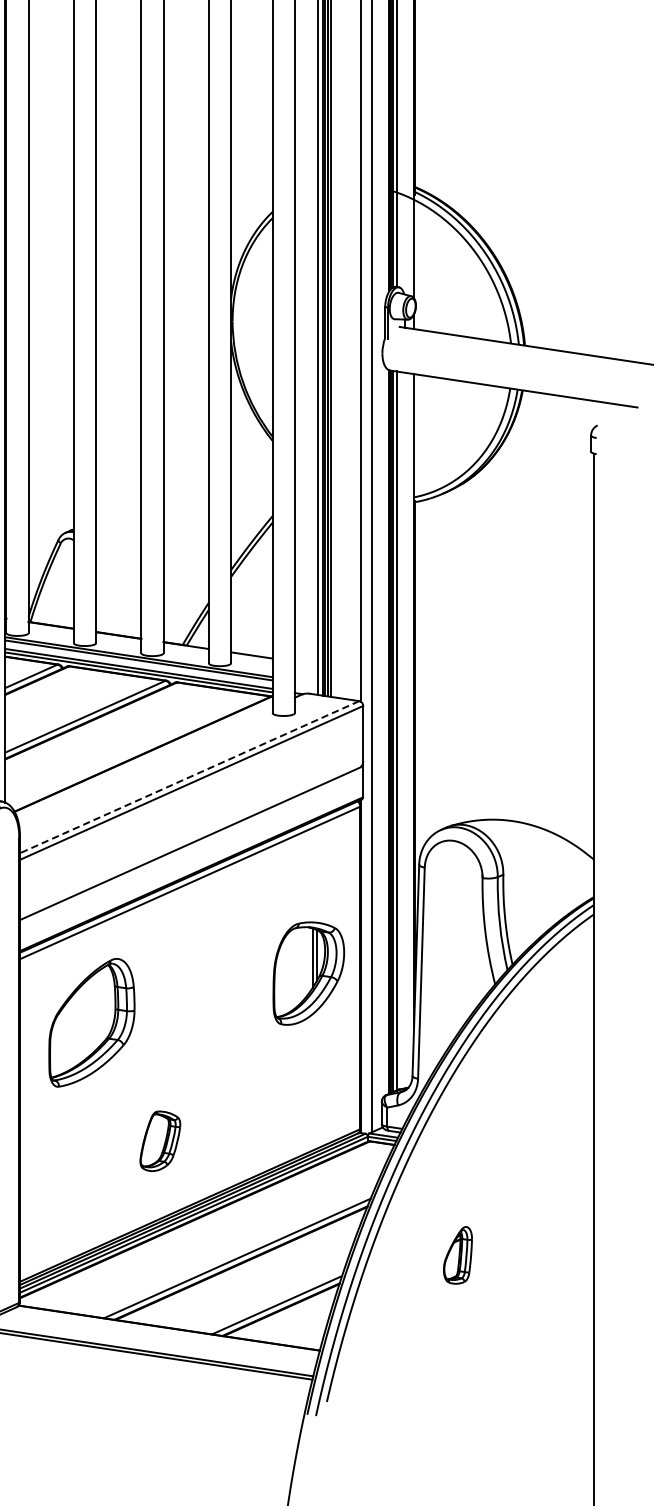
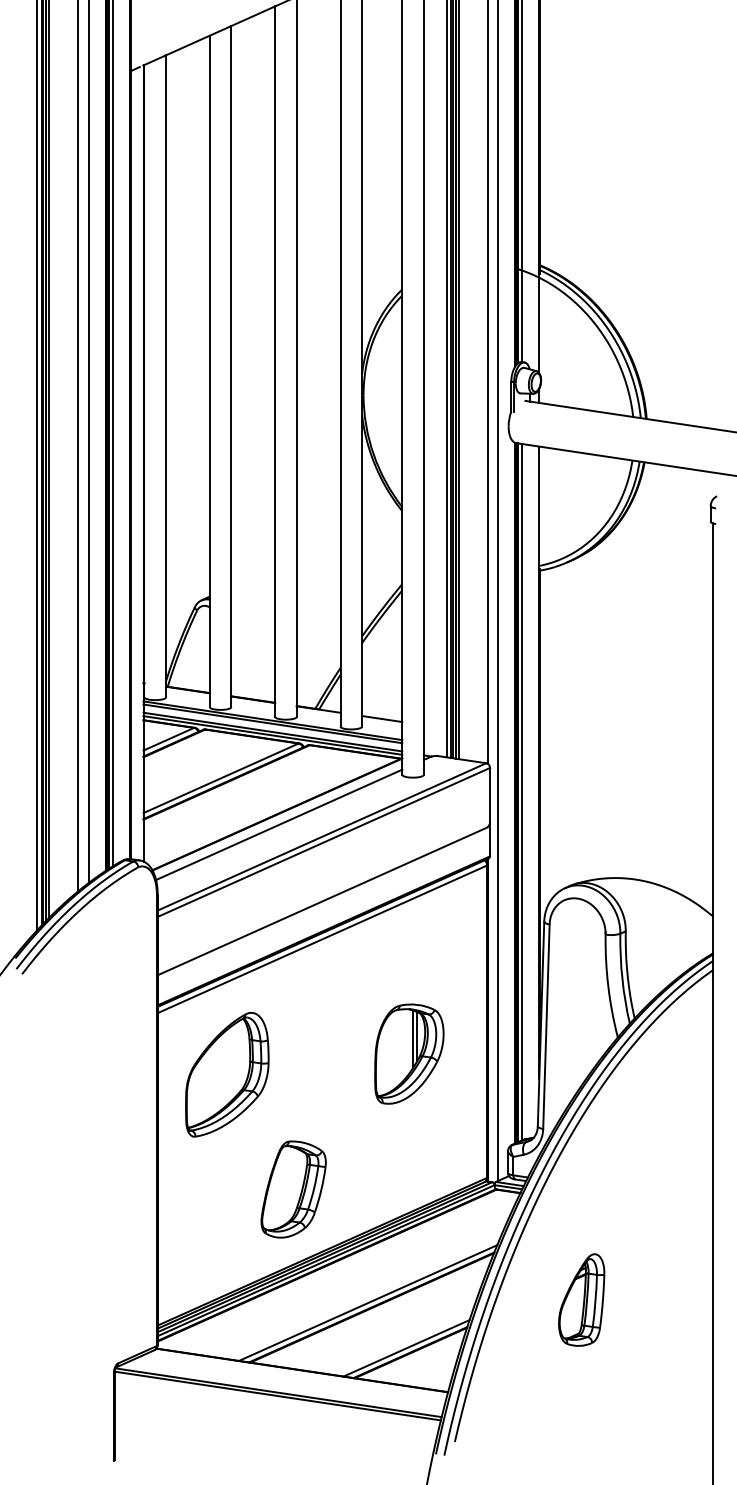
line: (145, 764) -> (279, 824), added
line: (189, 777) -> (321, 837), dashed -> solid
part: (308, 972) -> (409, 1053), moved
part: (160, 1141) -> (293, 1189), size x1.67
part: (457, 1254) -> (581, 1299), size x1.67

